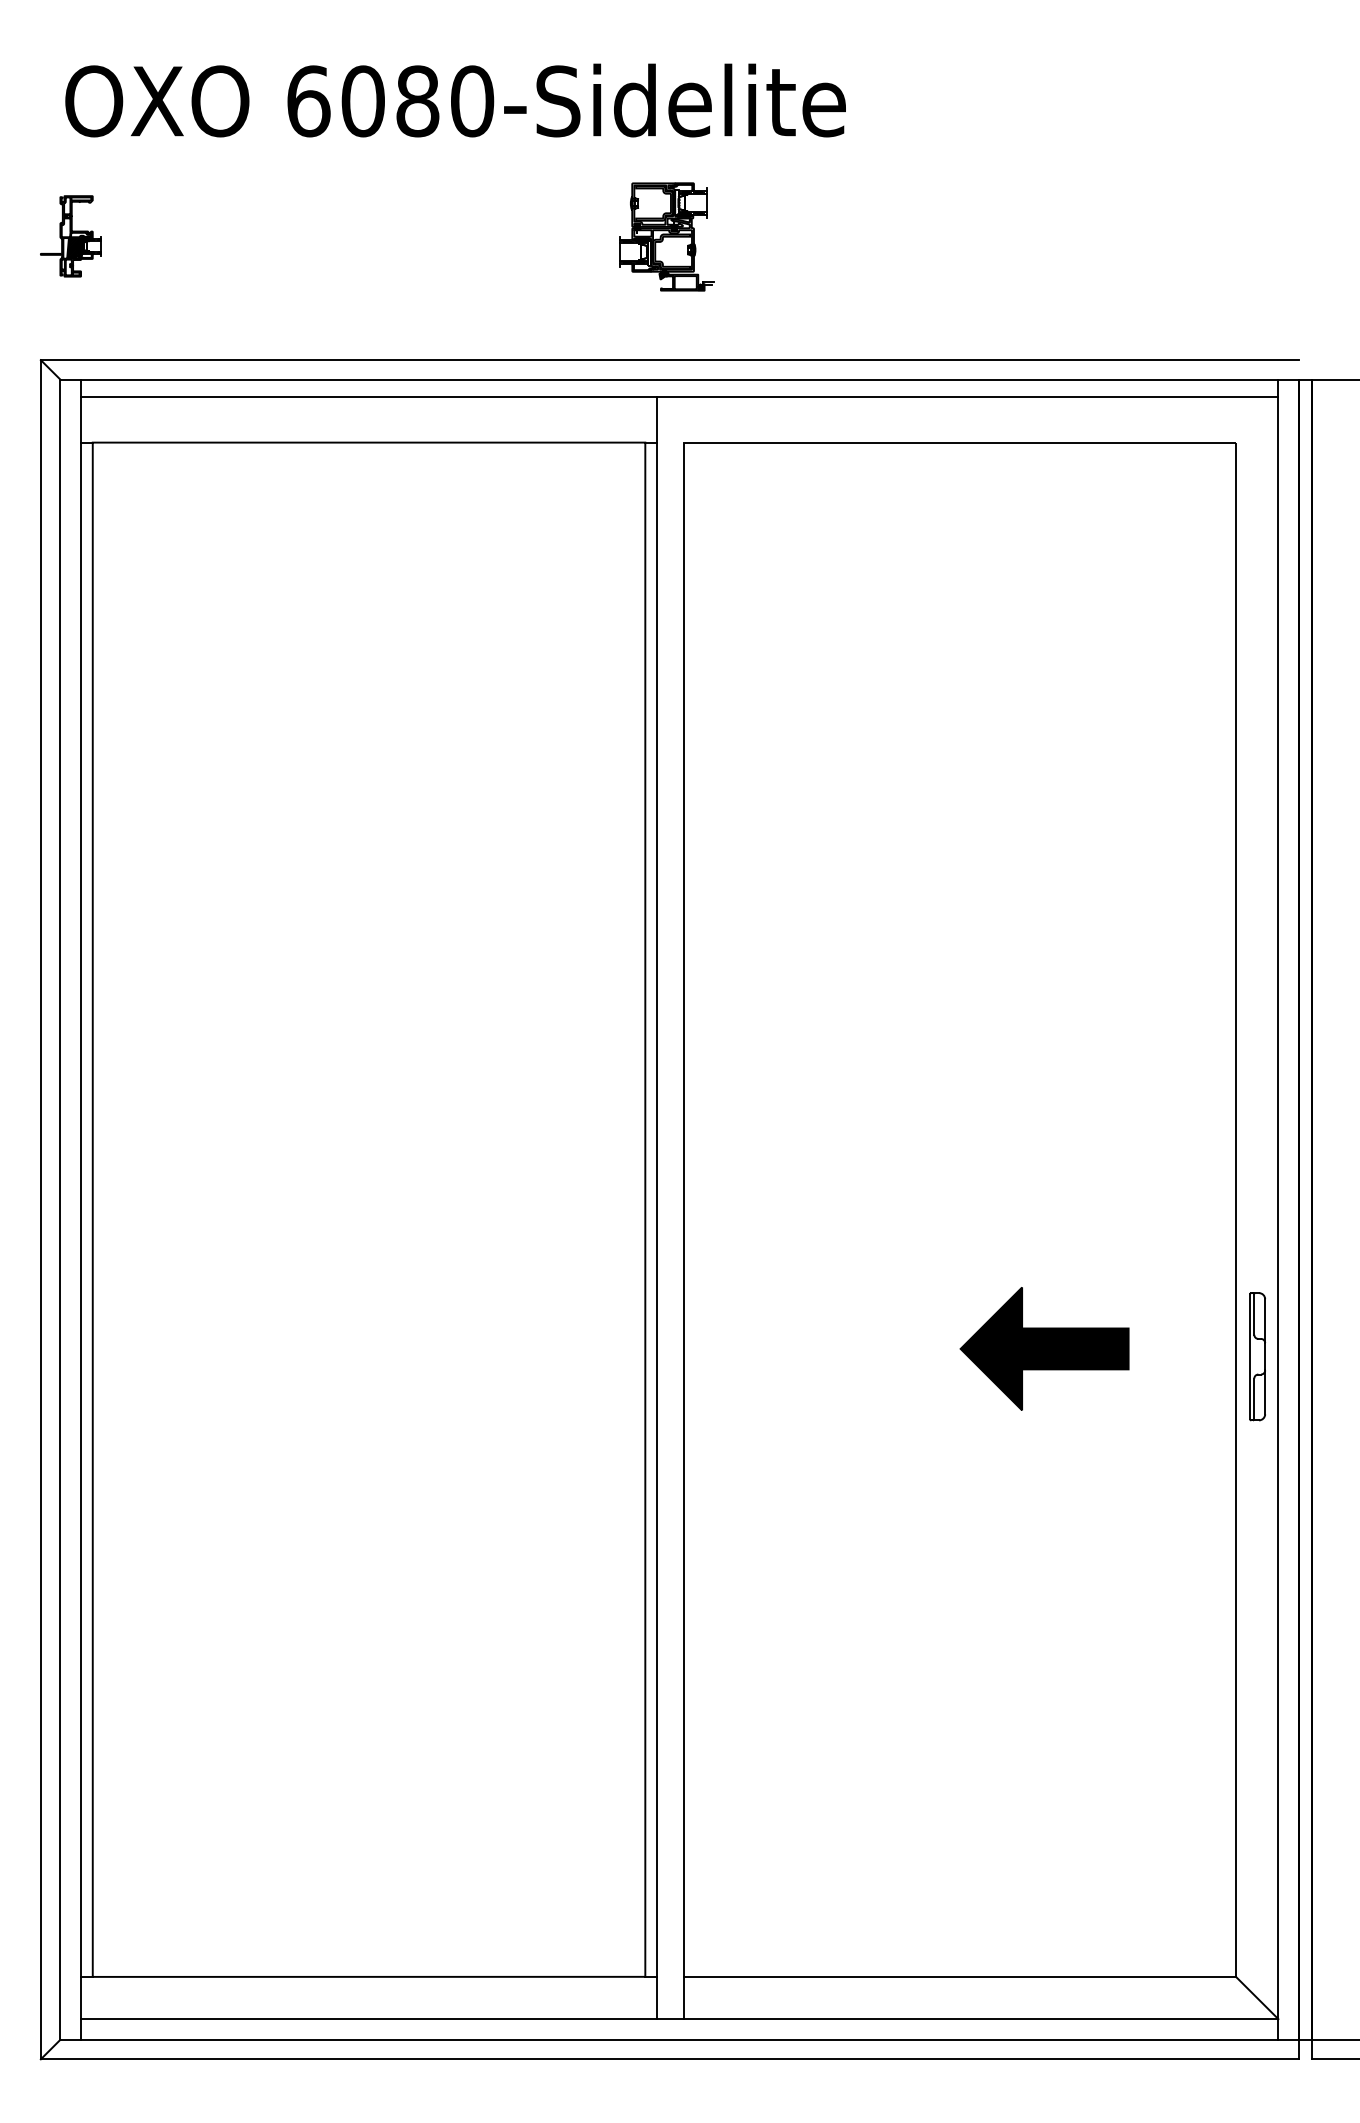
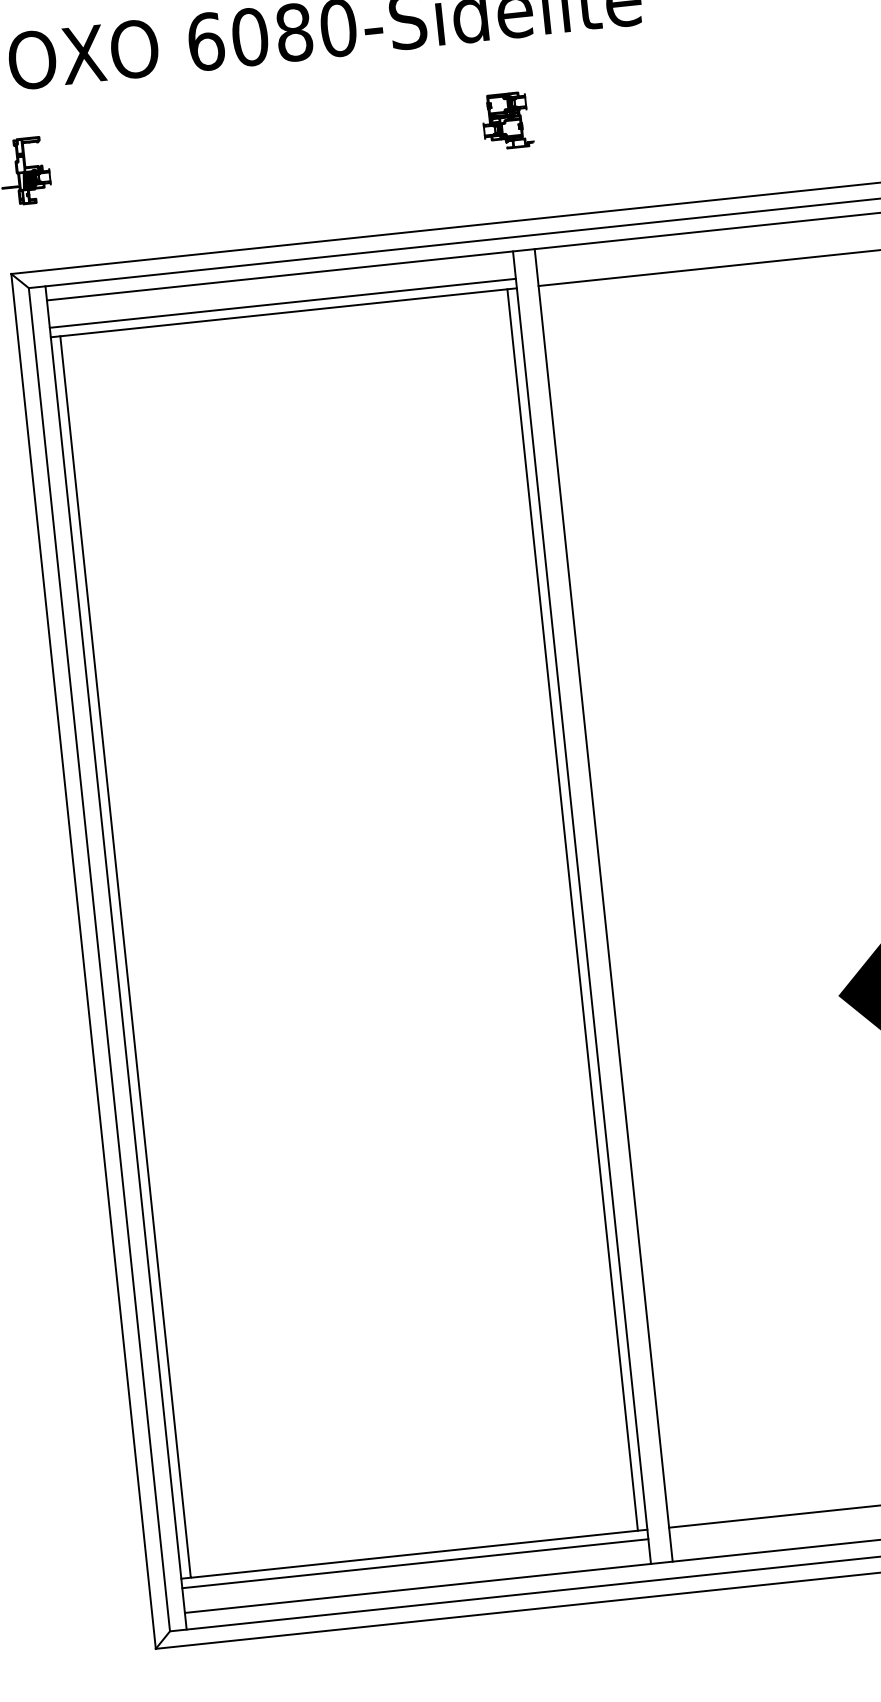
part: (666, 236) -> (507, 120), size x0.62
line: (683, 419) -> (536, 267), added
line: (369, 430) -> (283, 302), added
line: (369, 1988) -> (415, 1563), added

